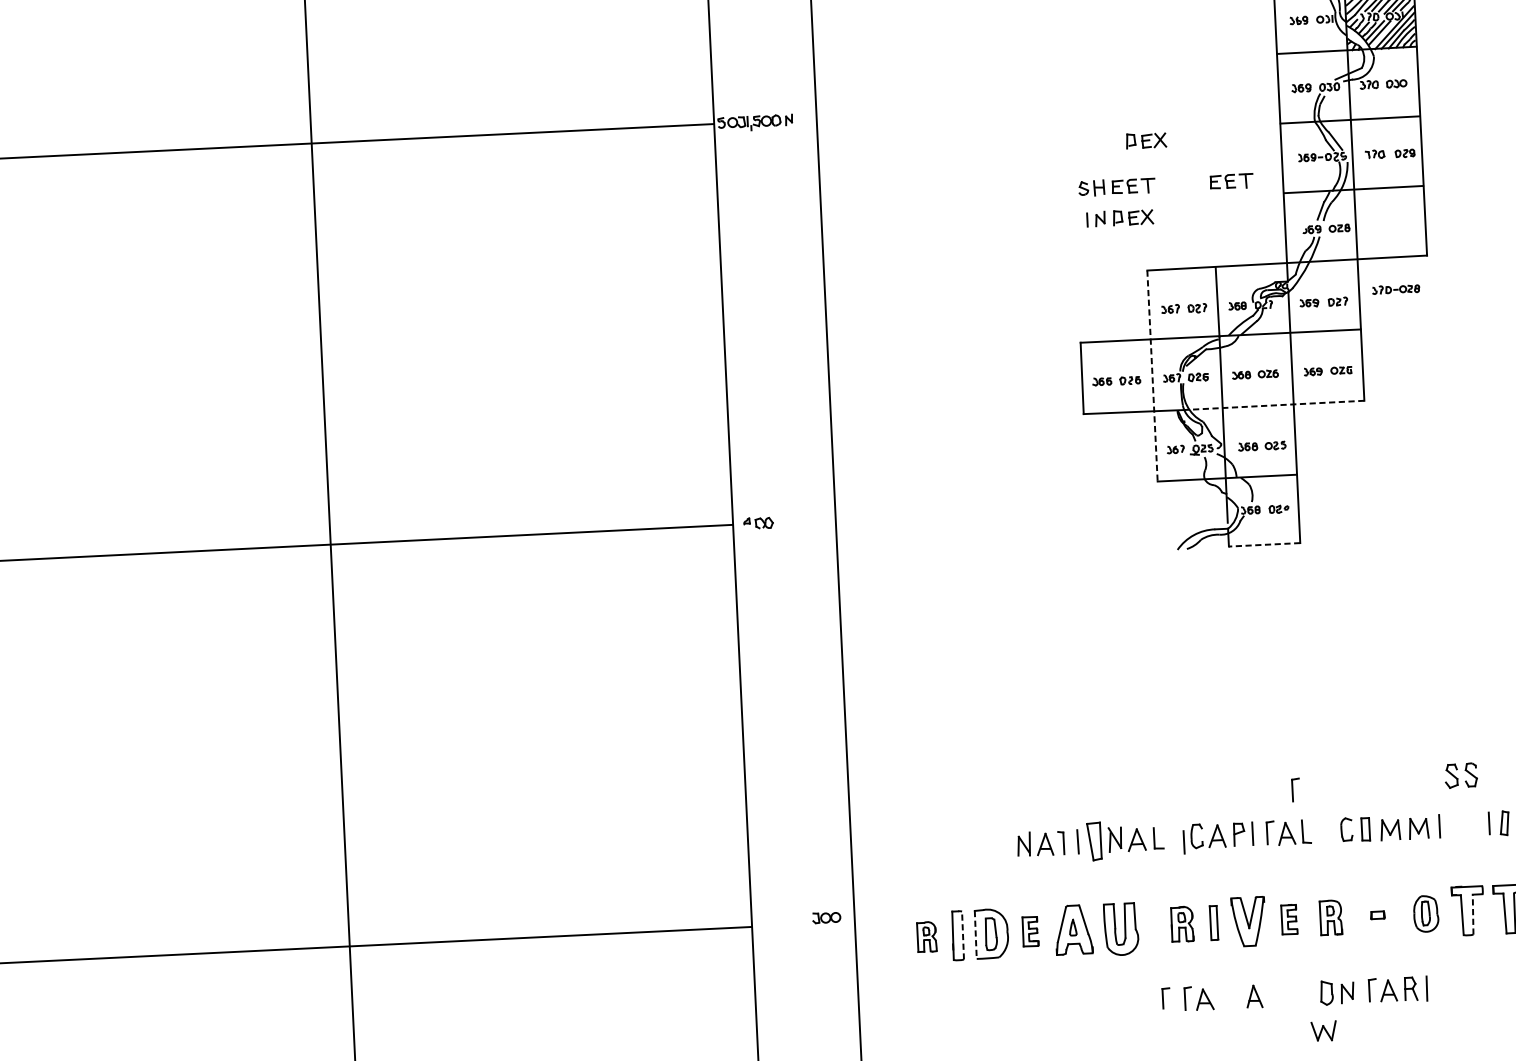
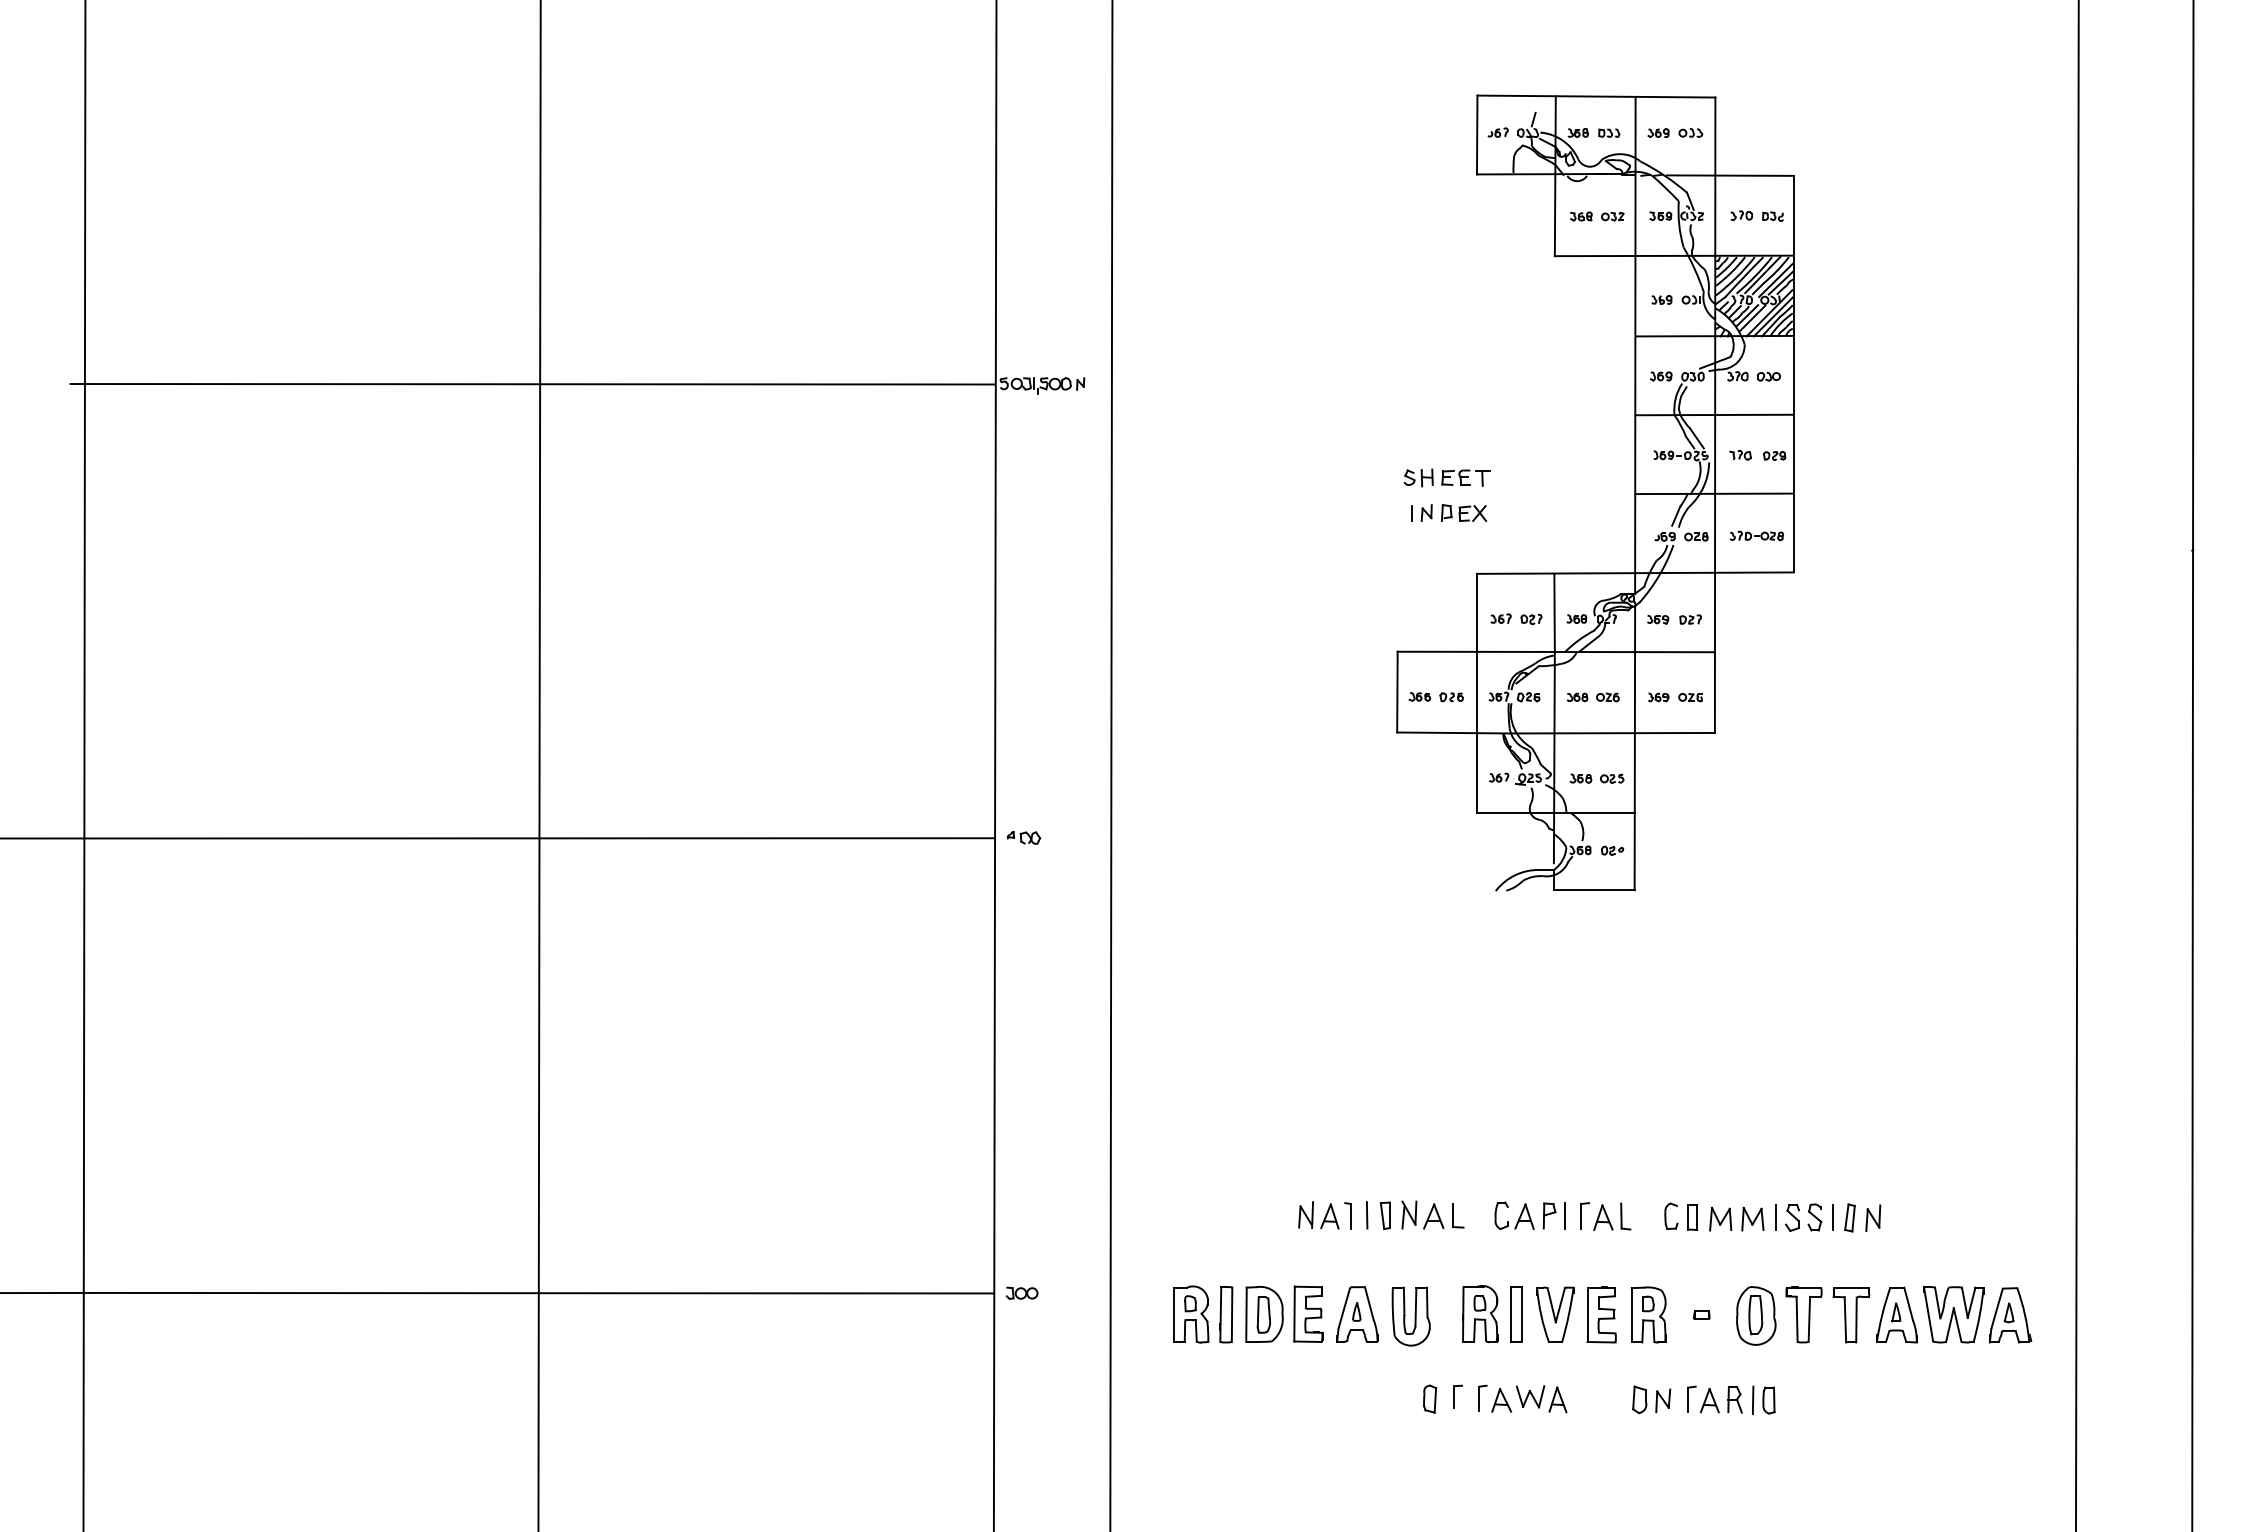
part: (1146, 140) -> (1483, 426), removed
part: (1231, 181) -> (1576, 477), removed
part: (1395, 289) -> (1756, 535), moved
line: (1152, 376) -> (1476, 693), dashed -> solid
line: (1274, 405) -> (1613, 733), dashed -> solid
line: (1263, 545) -> (1593, 890), dashed -> solid
part: (1461, 775) -> (1803, 1217), moved
part: (1295, 789) -> (1615, 1168), removed
part: (1093, 841) -> (1384, 1215), size x0.62
line: (1183, 842) -> (1486, 1221), removed
part: (1426, 913) -> (1756, 1315), size x1.43
line: (1473, 914) -> (1809, 1319), dashed -> solid
part: (826, 917) -> (1021, 1292), moved
part: (1330, 917) -> (1648, 1314), size x1.43
part: (1289, 919) -> (1601, 1314), size x1.67
part: (1214, 922) -> (1516, 1314), size x1.43
part: (1182, 924) -> (1480, 1314), size x1.43
part: (1030, 931) -> (1308, 1313), size x1.67
line: (963, 935) -> (1232, 1314), dashed -> solid
line: (975, 935) -> (1246, 1315), dashed -> solid
part: (927, 937) -> (1191, 1314), size x1.67
part: (1440, 988) -> (1768, 1400), added
part: (1141, 1000) -> (1430, 1398), added
part: (1323, 1030) -> (1530, 1396), moved

